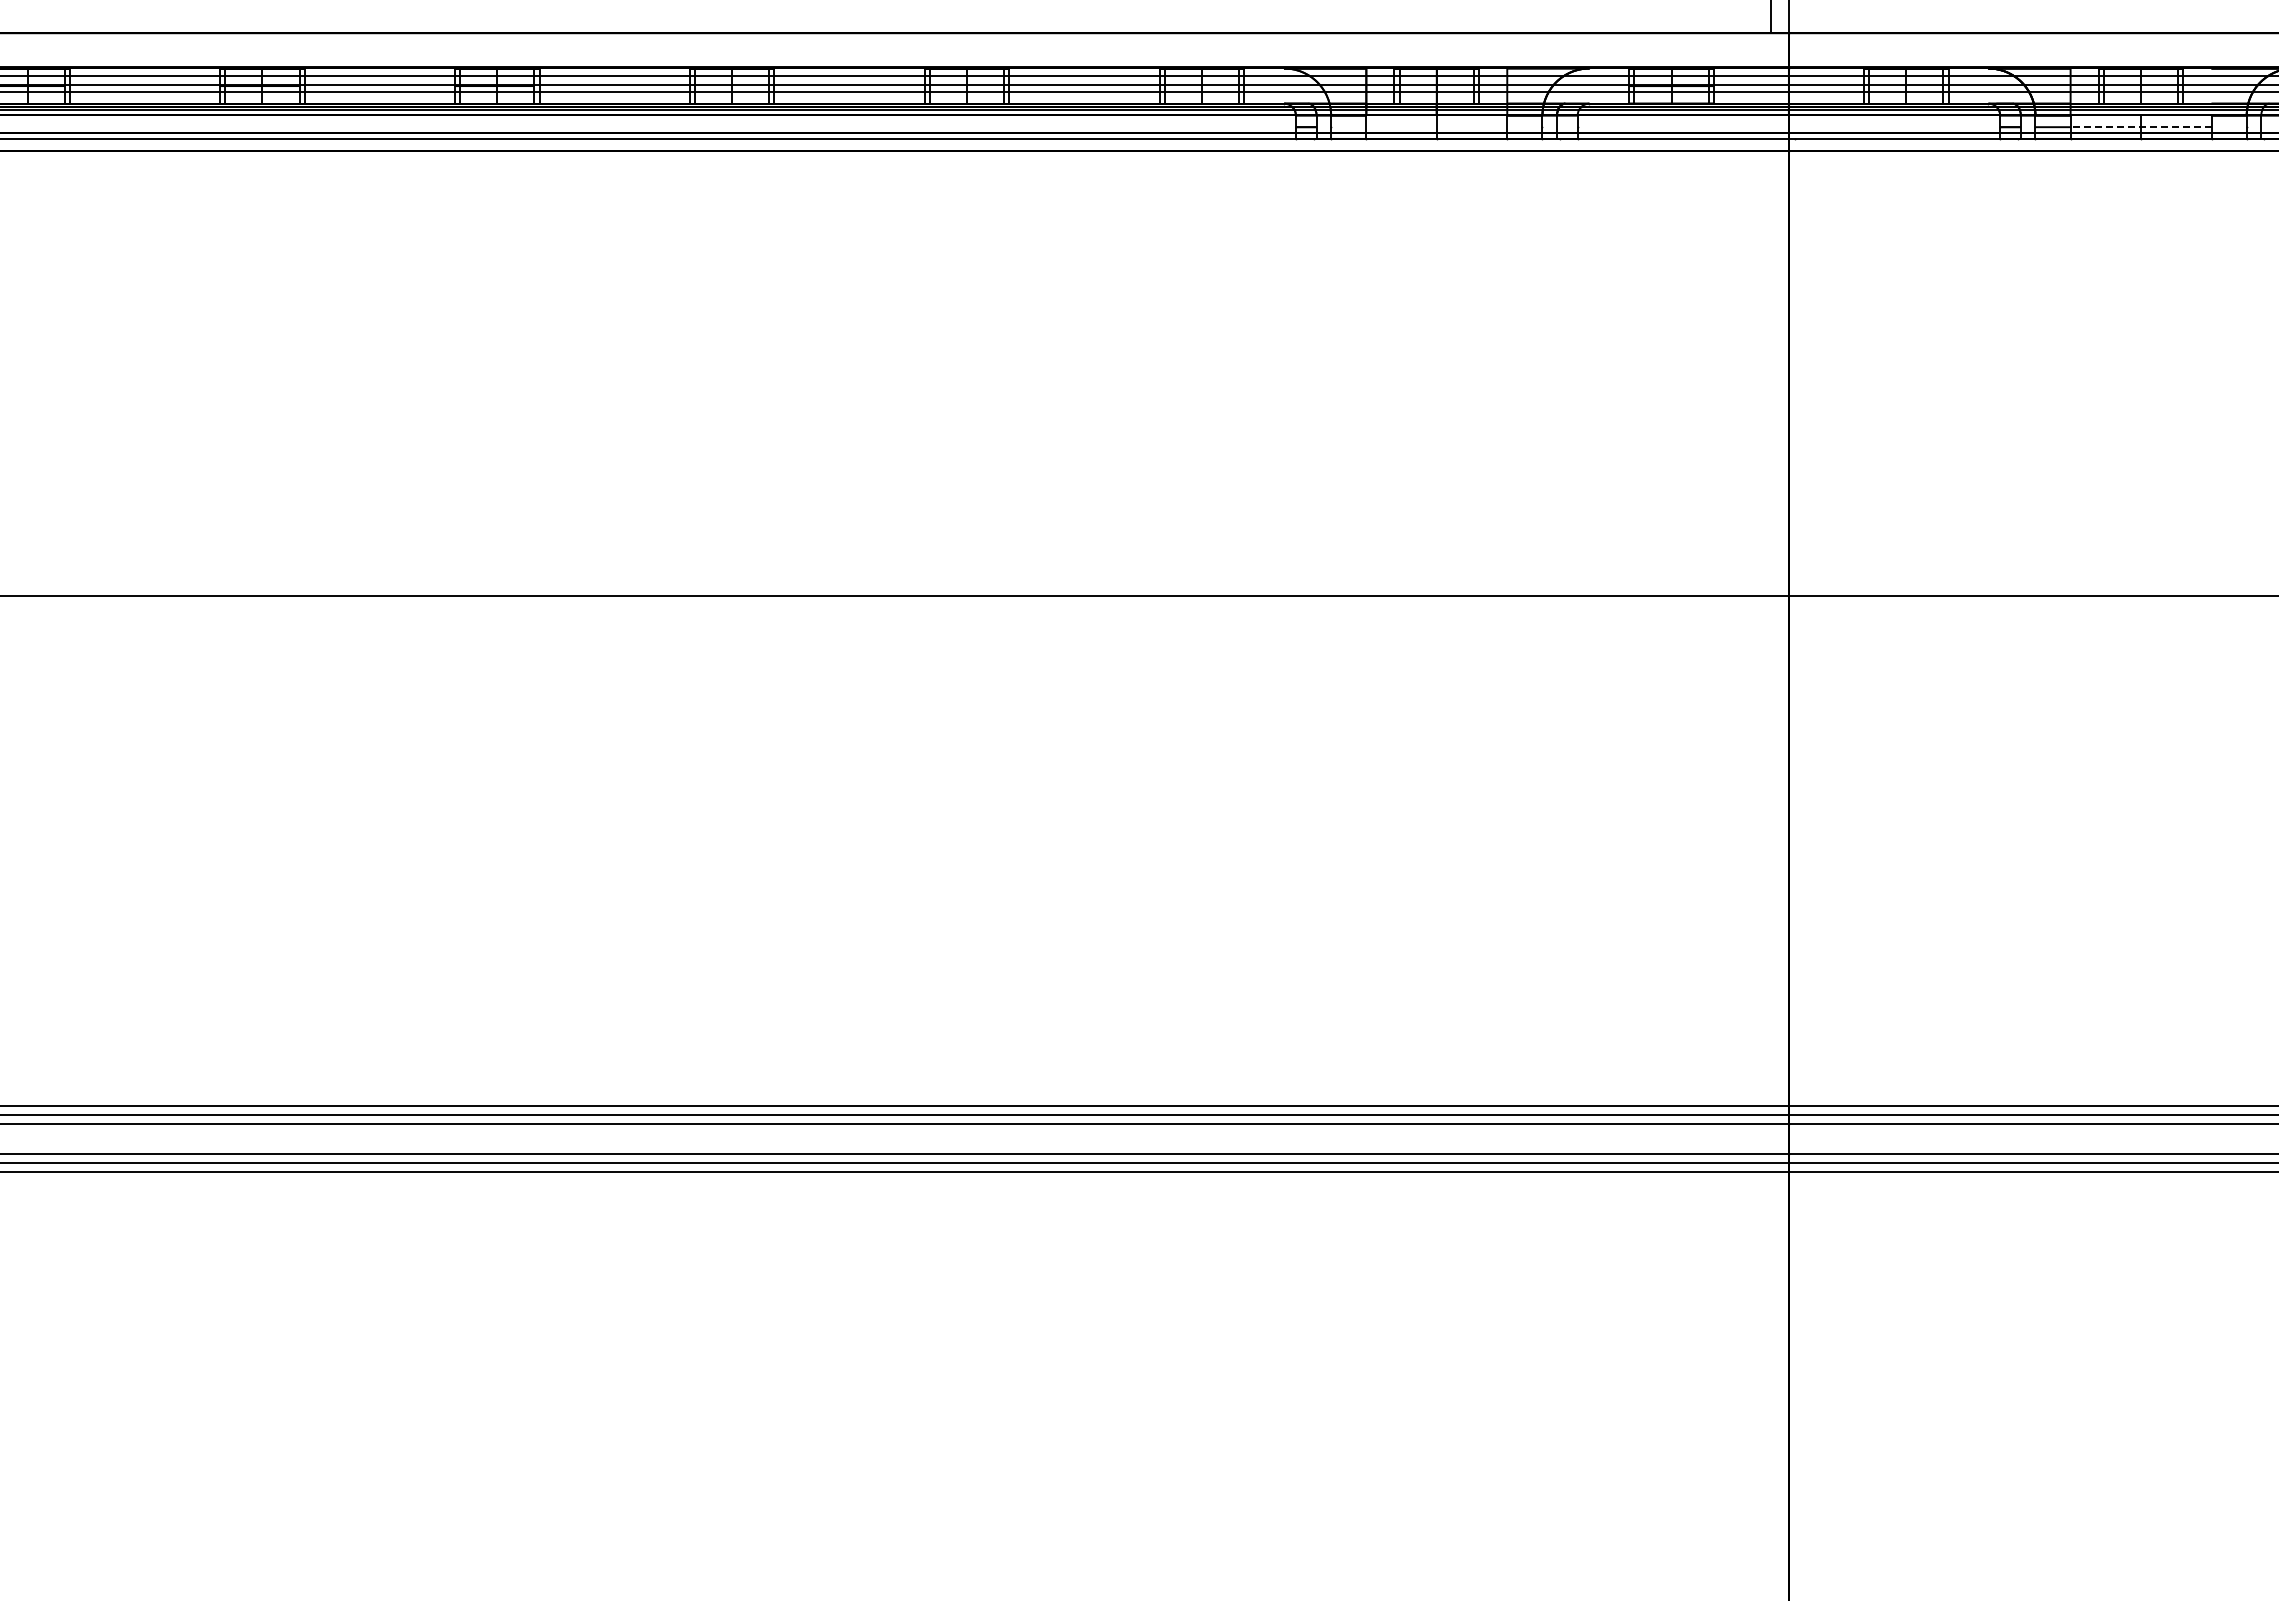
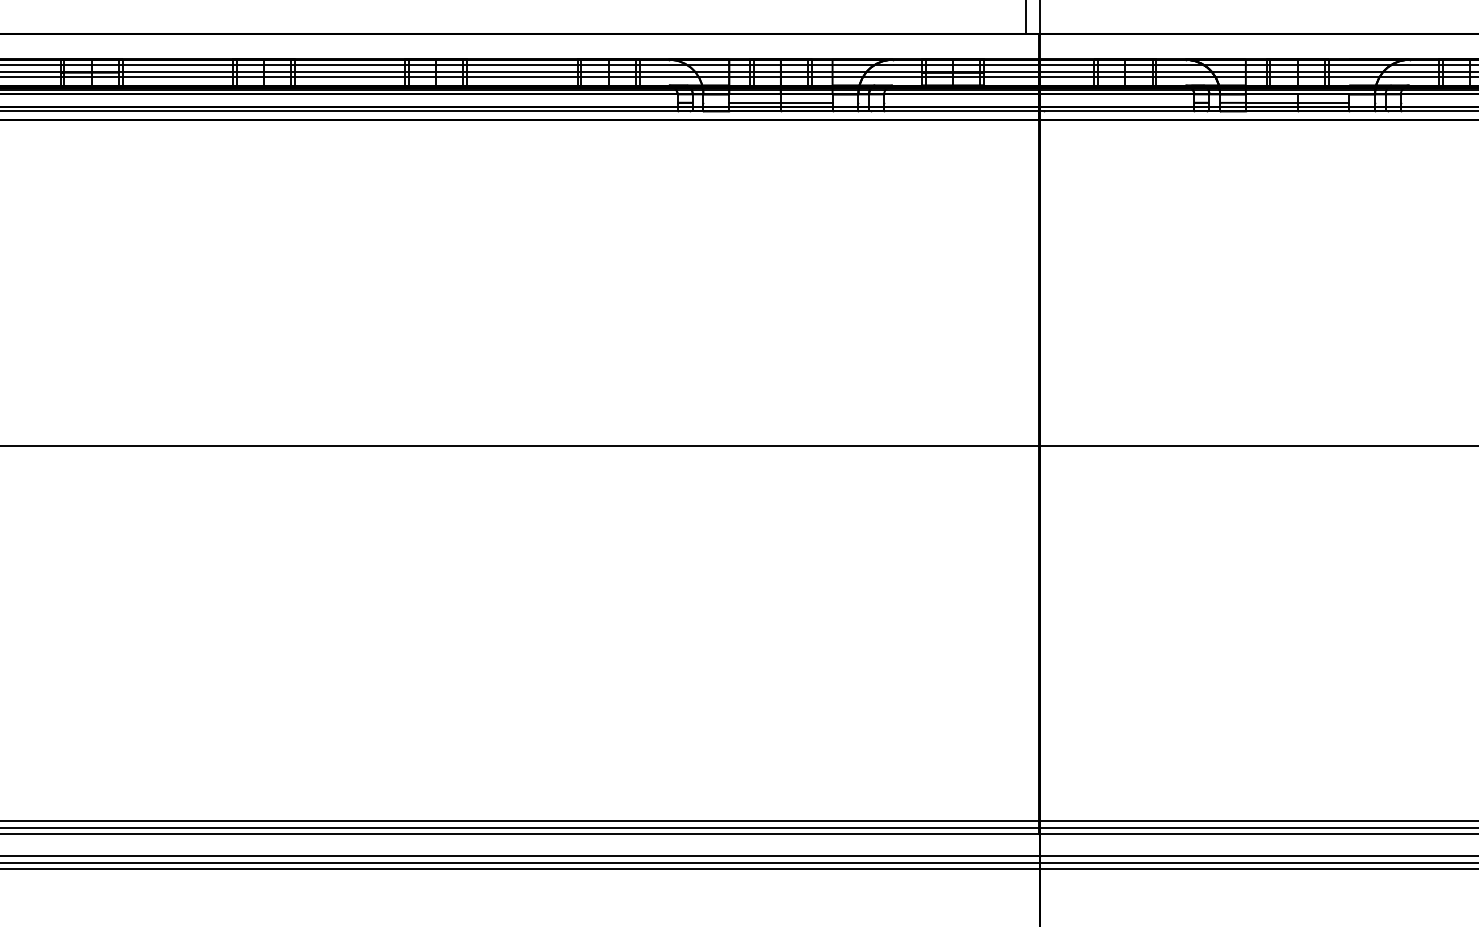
line: (1436, 127) -> (780, 103), added
line: (2140, 127) -> (1297, 103), dashed -> solid

